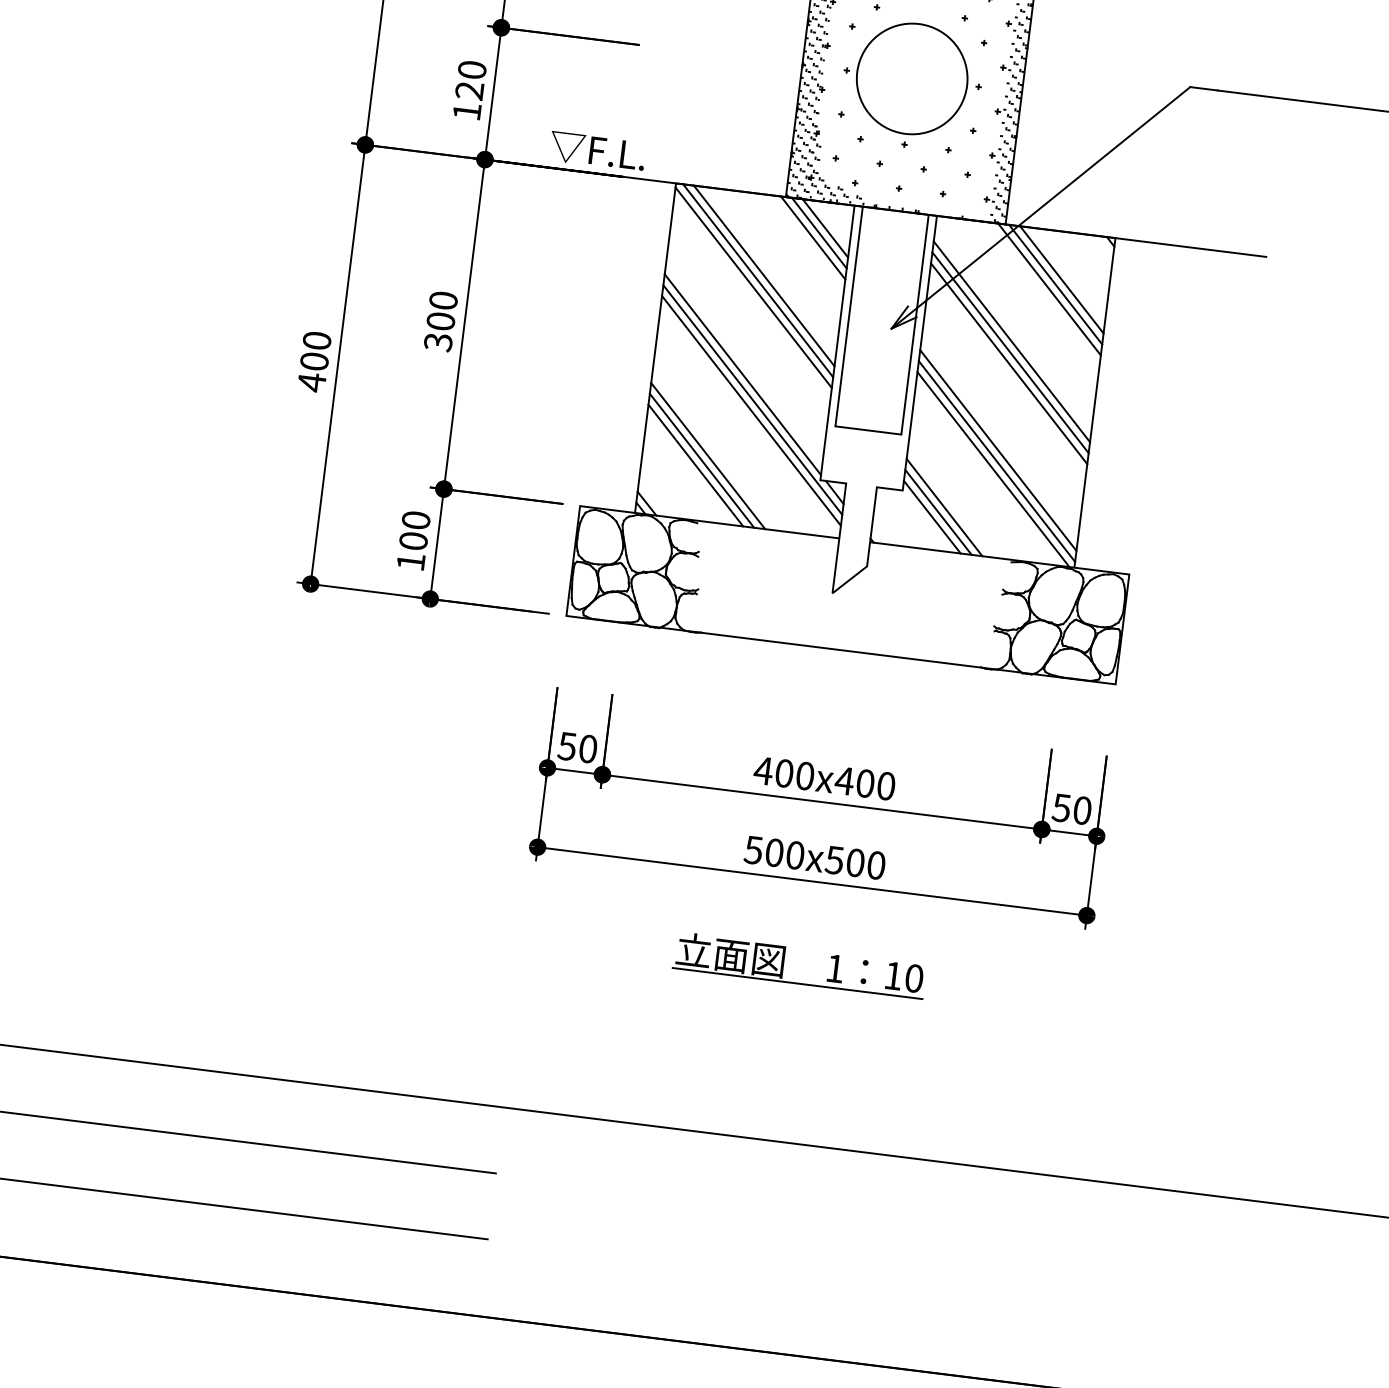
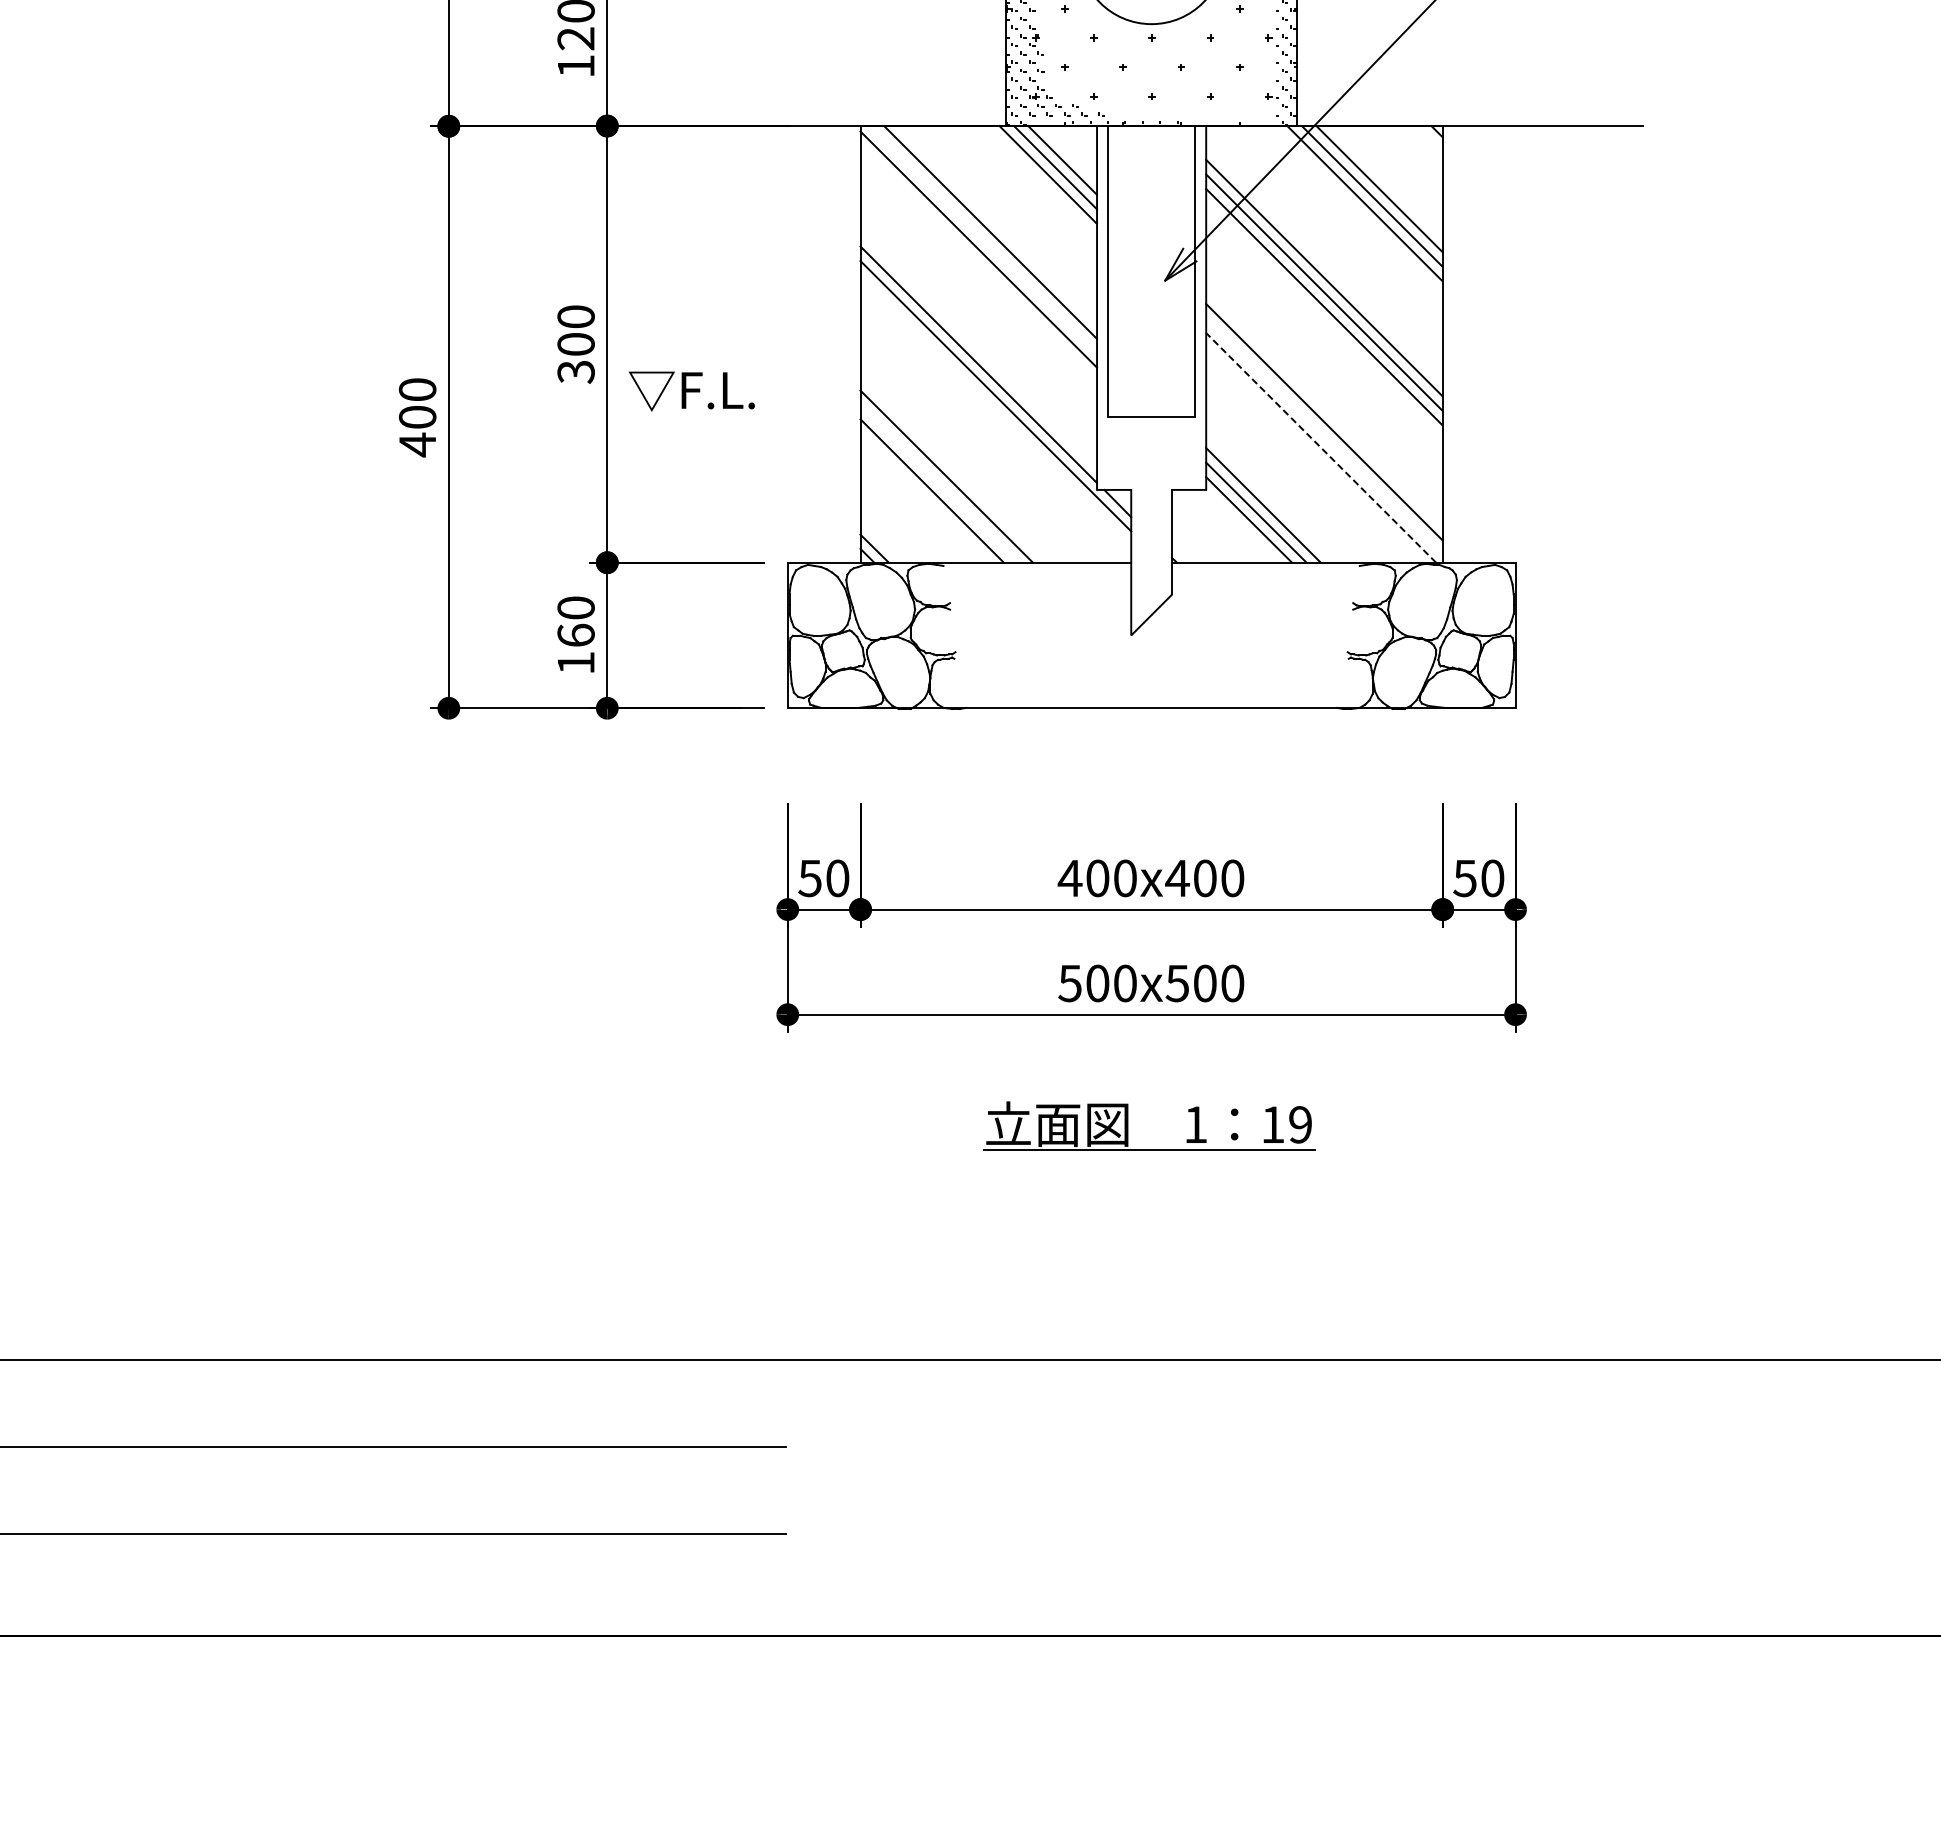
text: (597, 151) -> (691, 391), moved
line: (758, 280) -> (983, 239), removed
line: (751, 410) -> (995, 410), removed
line: (702, 460) -> (939, 483), removed
line: (997, 461) -> (1324, 436), removed
line: (993, 469) -> (1320, 447), solid -> dashed
text: (413, 540) -> (575, 634), 100 -> 160
text: (914, 978) -> (1300, 1124), 10 -> 19

